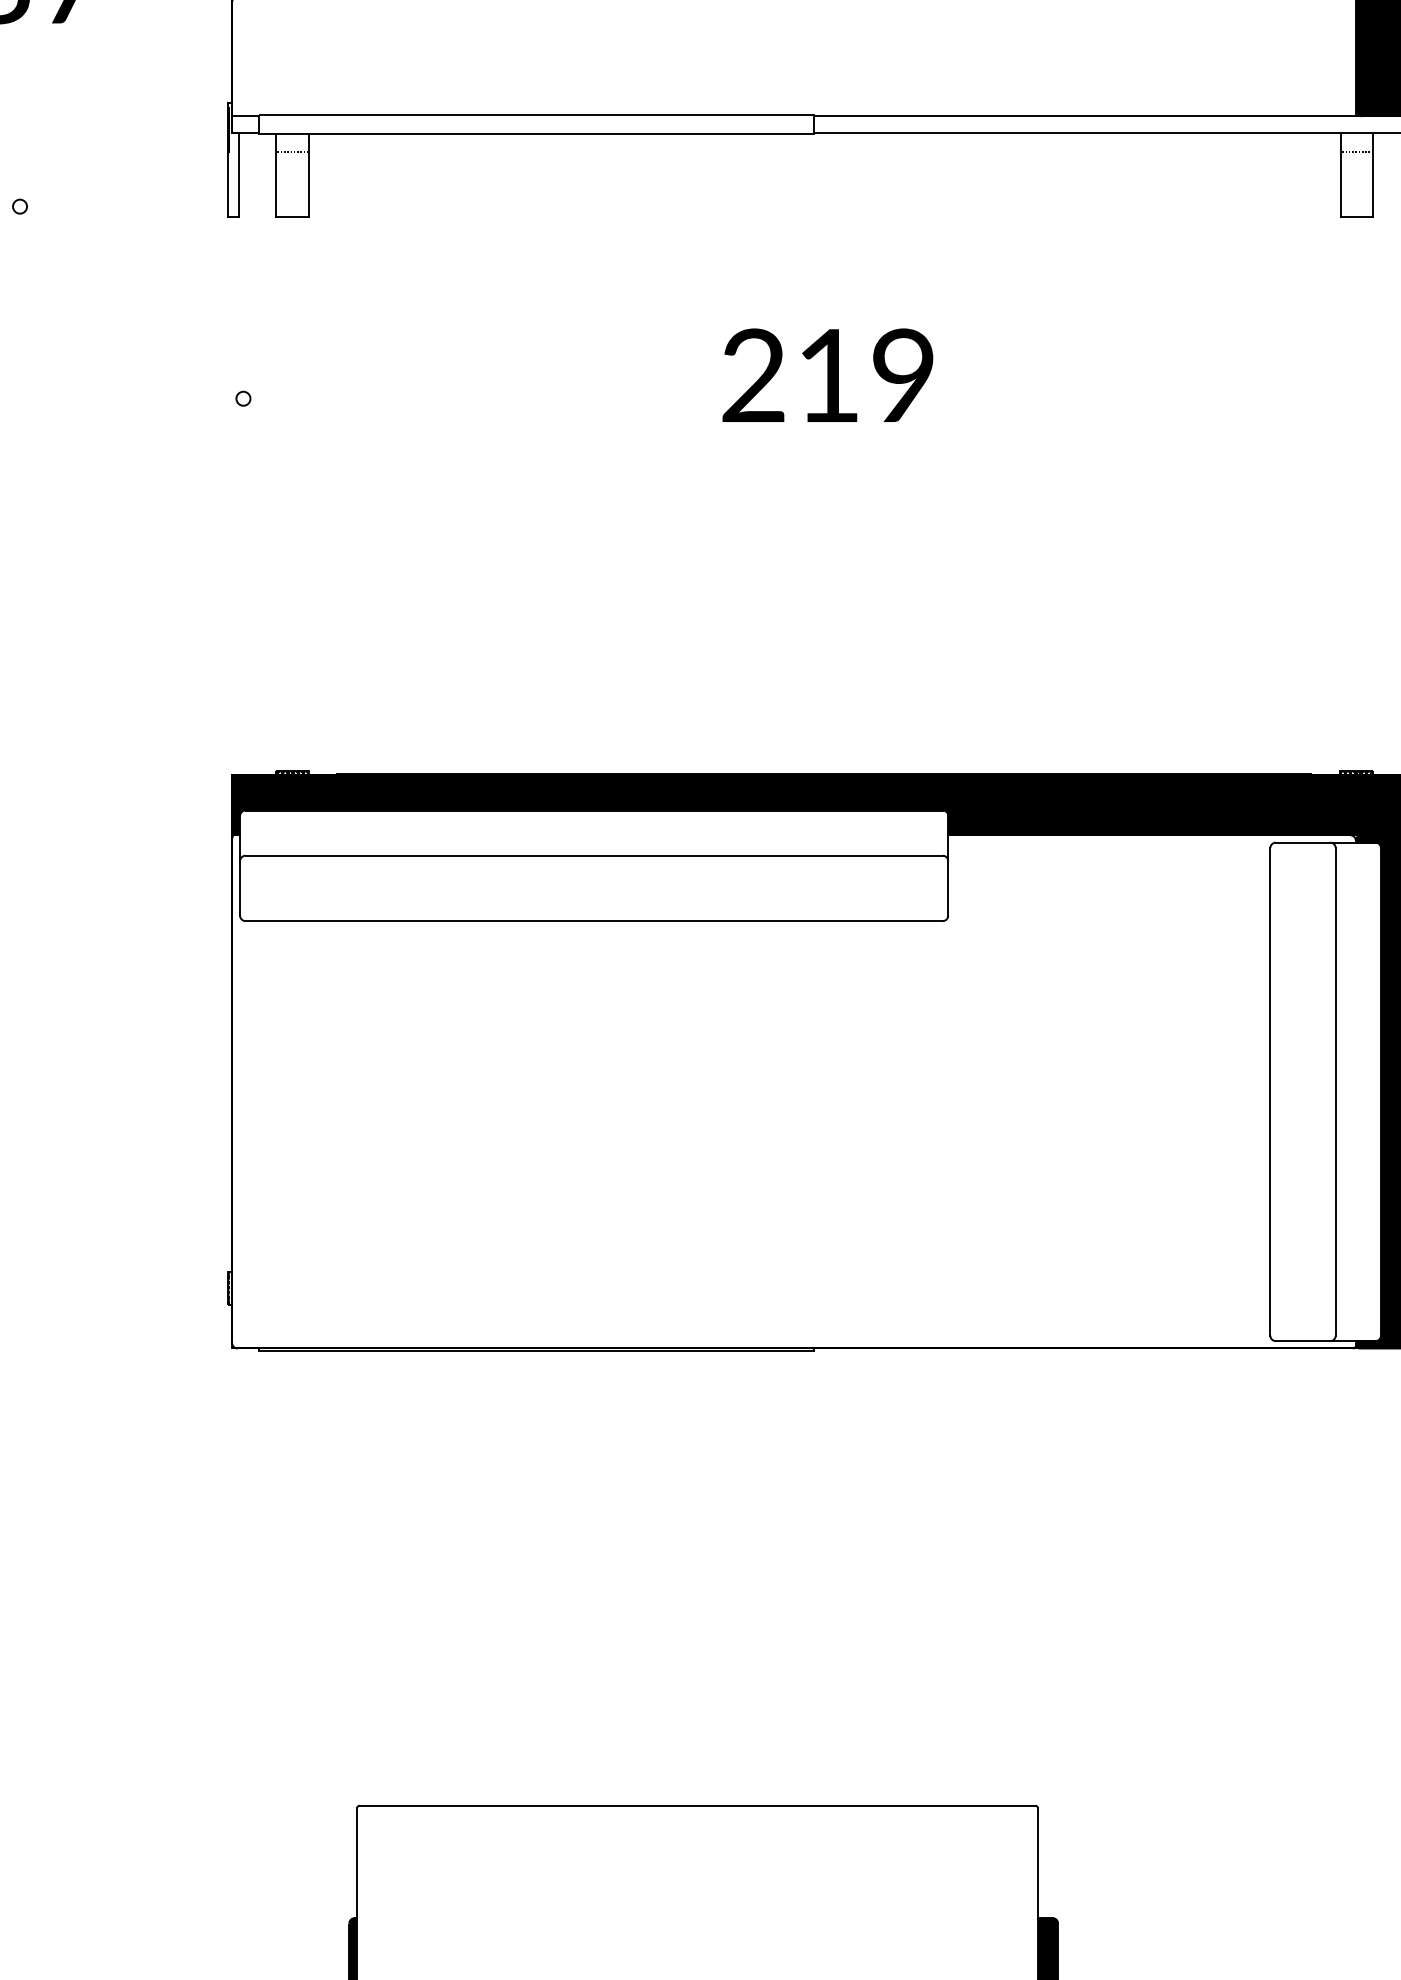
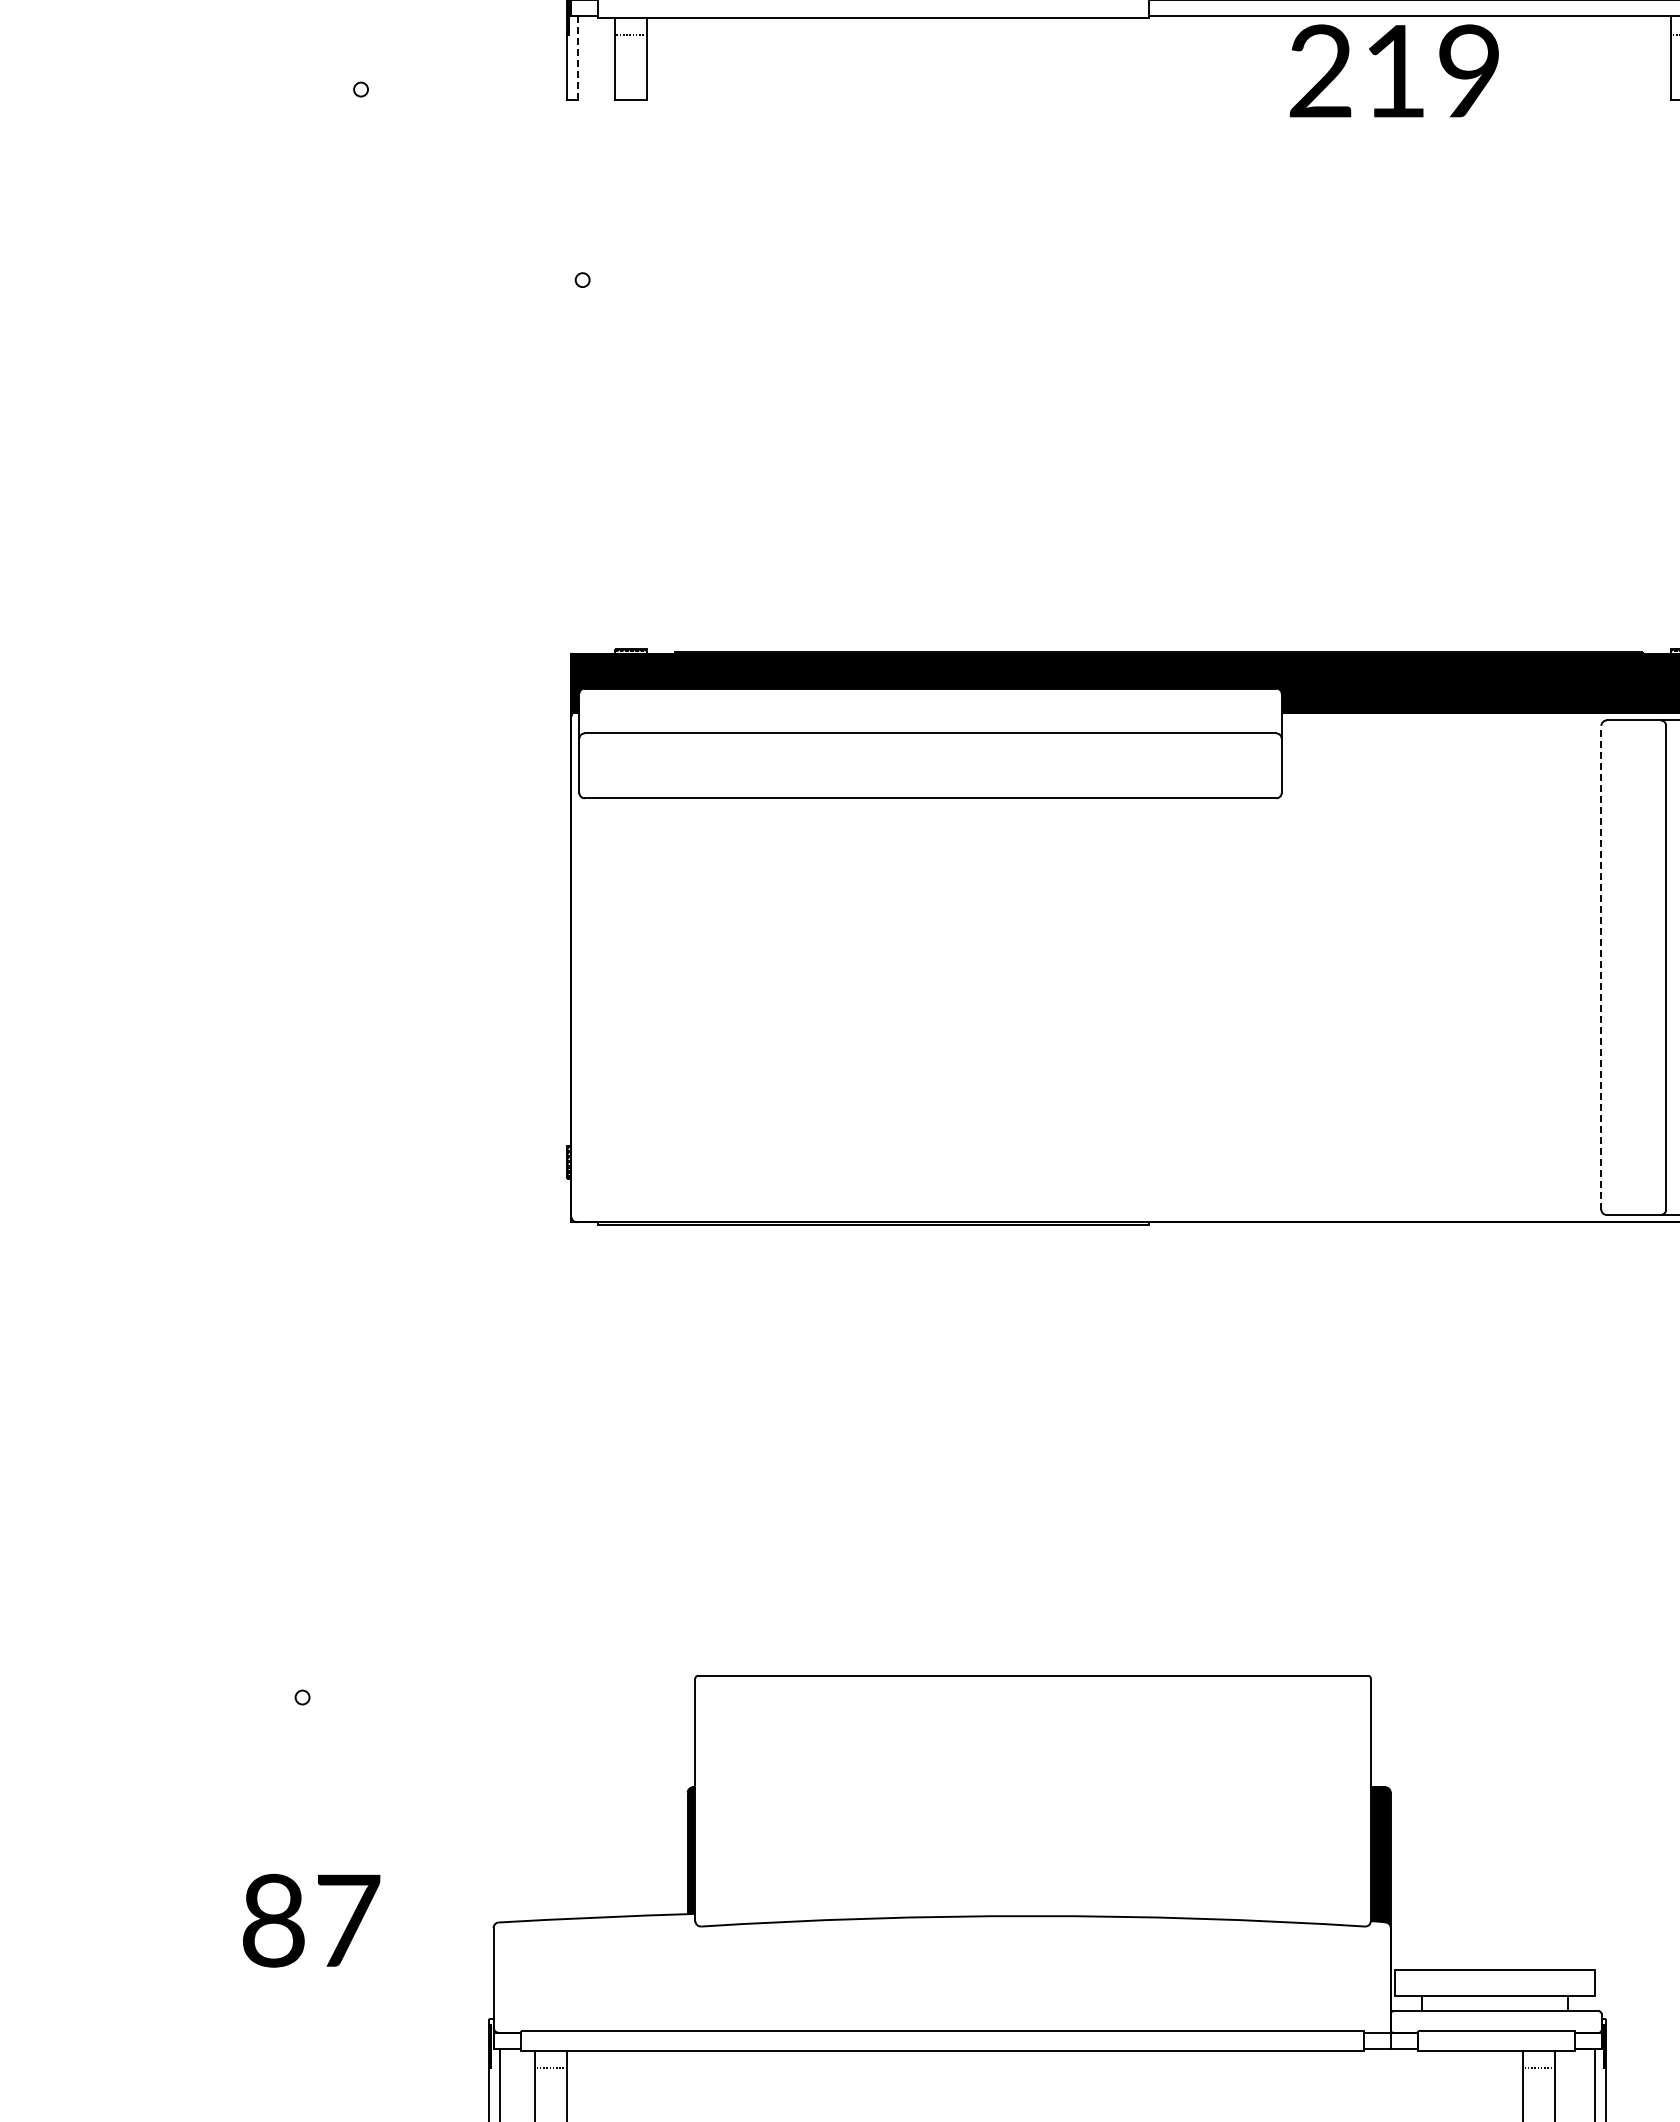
line: (238, 175) -> (577, 58), solid -> dashed
text: (827, 374) -> (1394, 70), moved
line: (1270, 1091) -> (1601, 967), solid -> dashed

